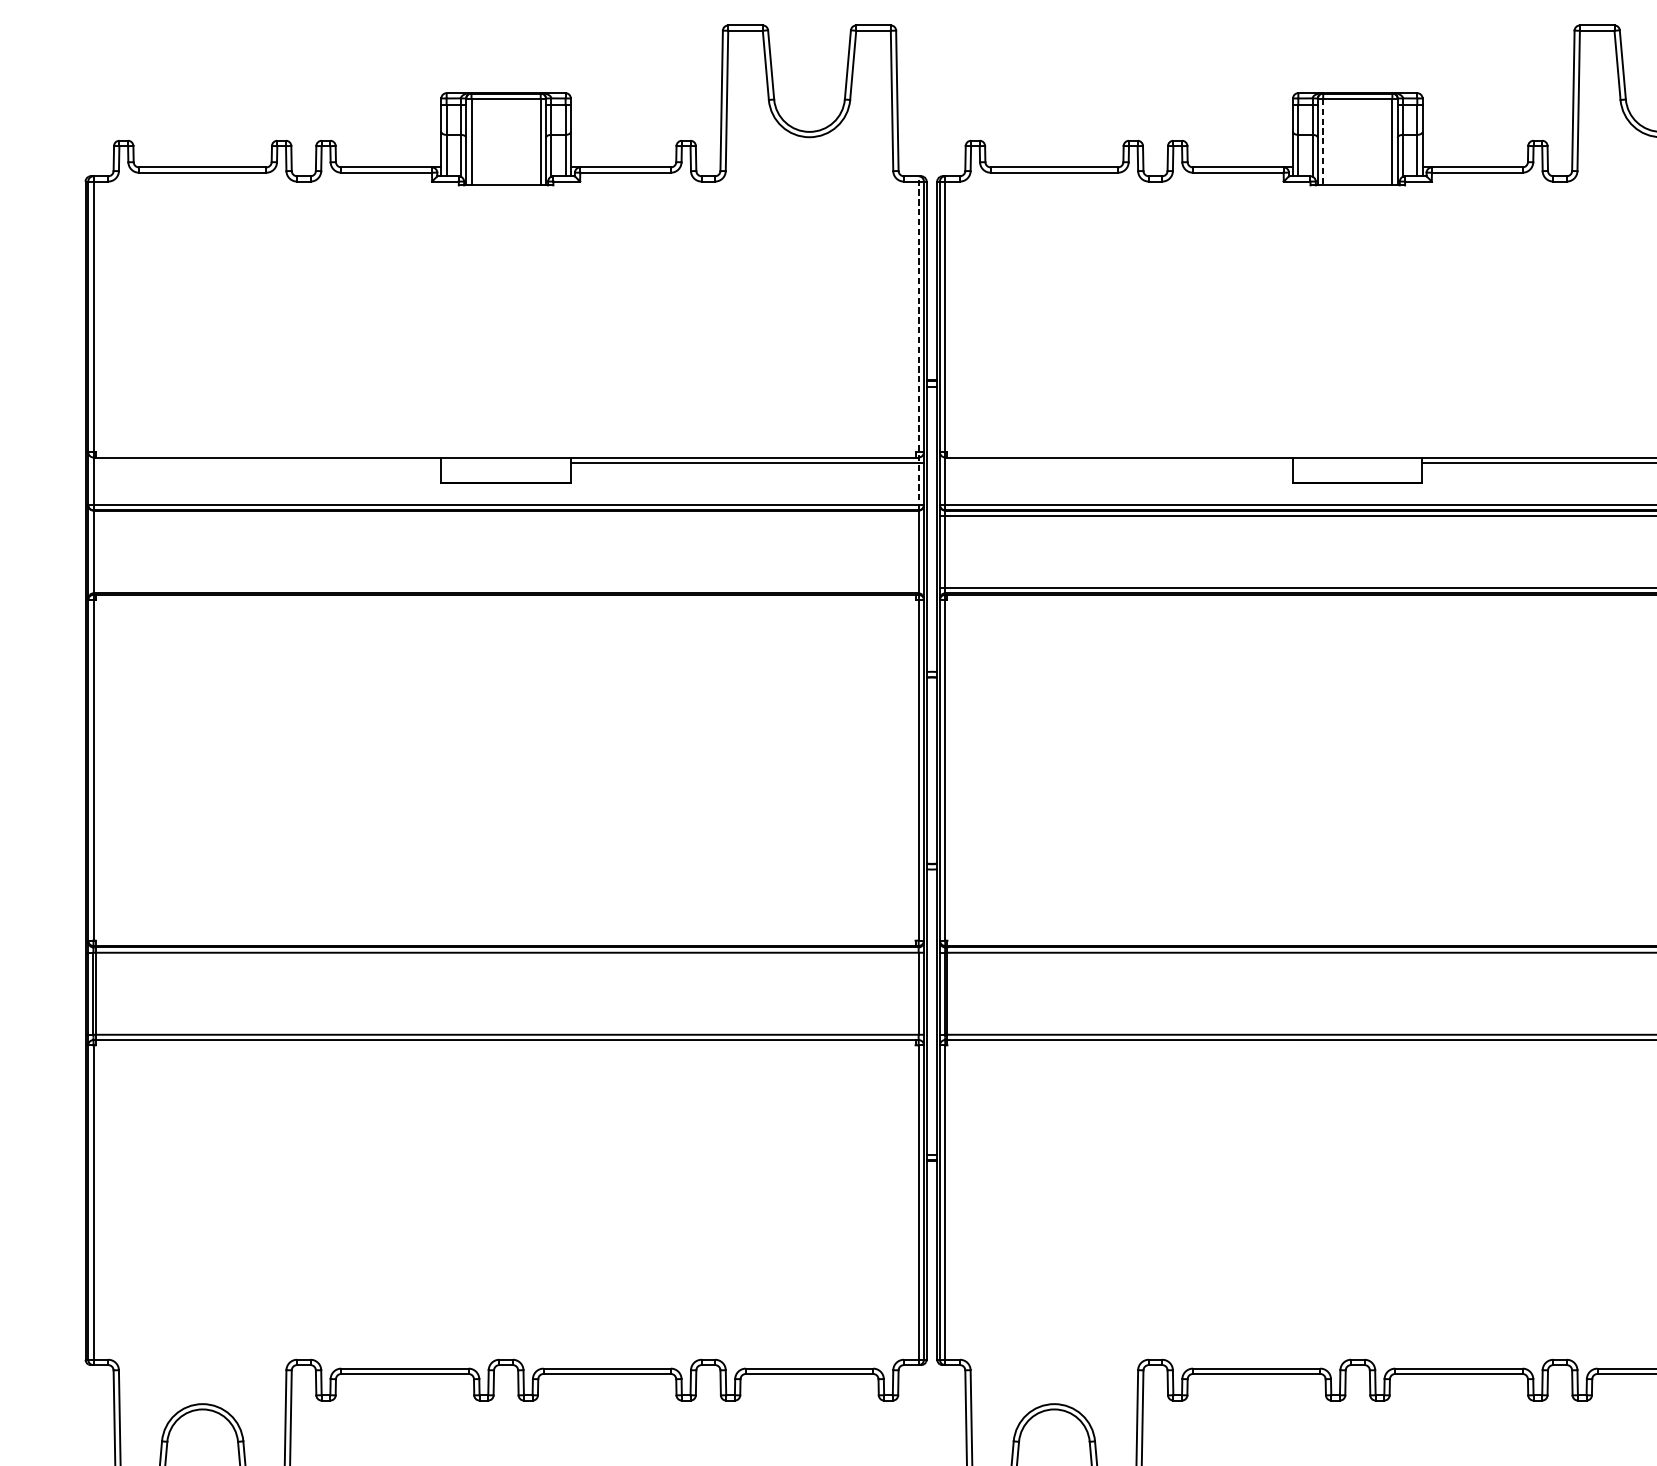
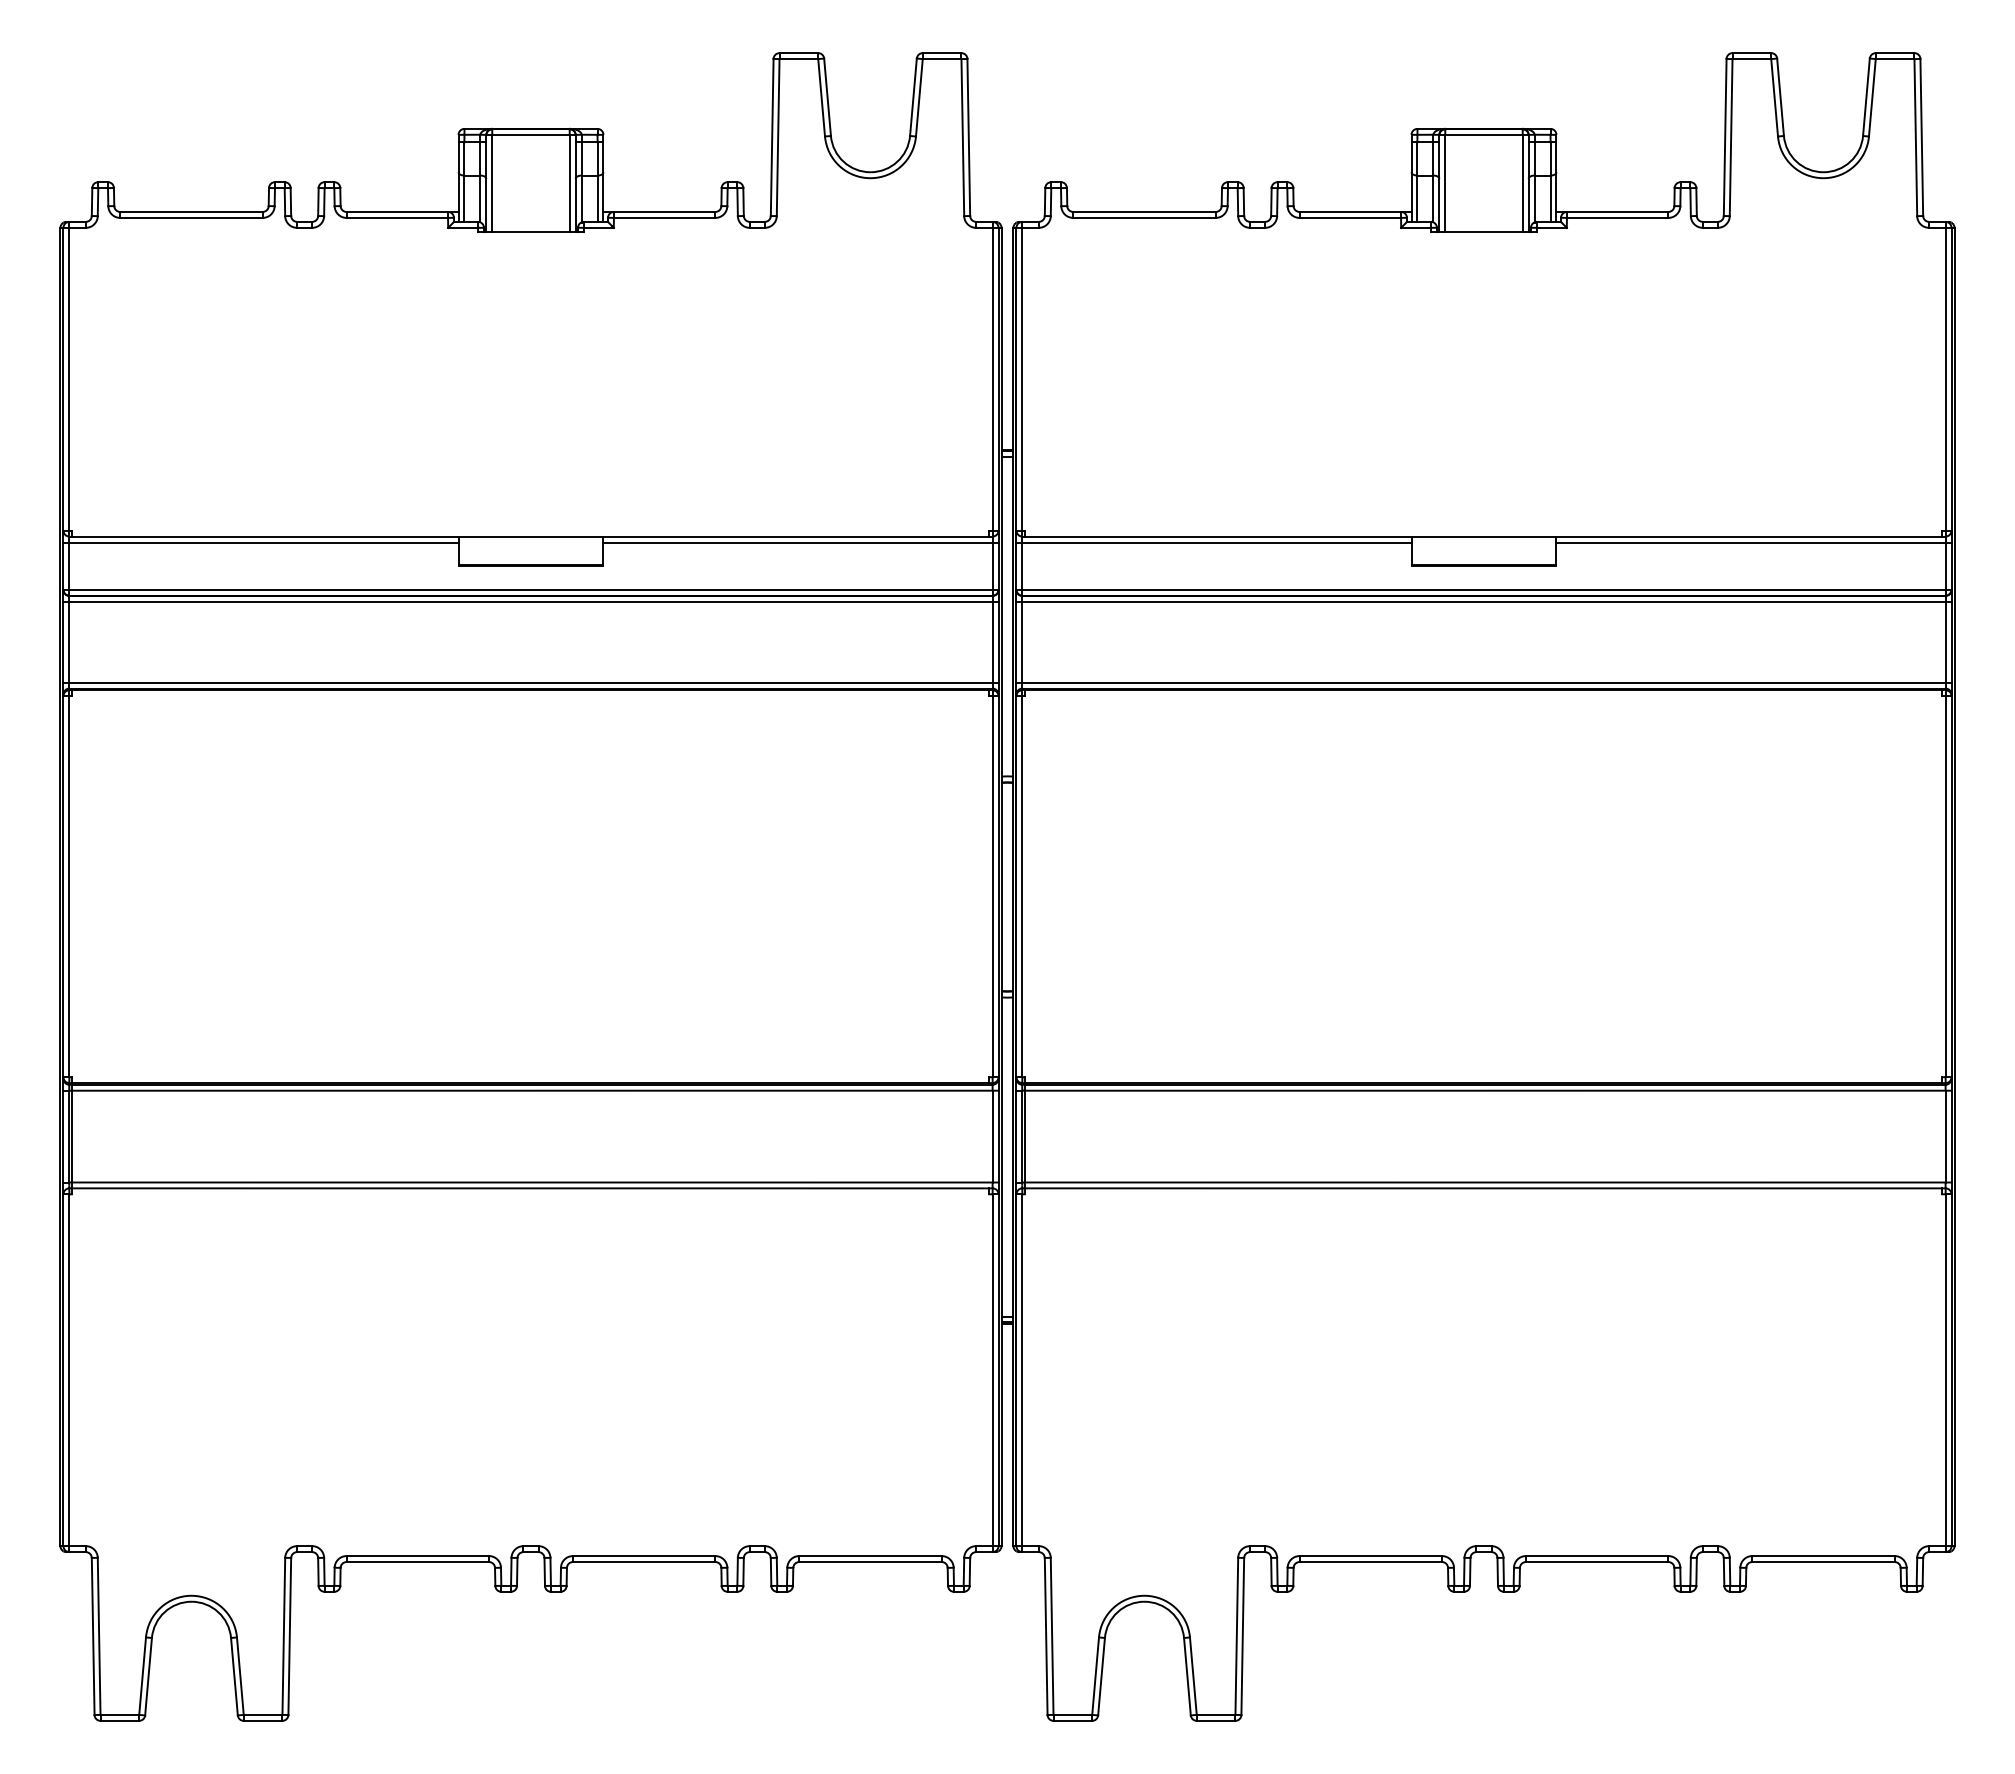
line: (1323, 142) -> (1445, 184), dashed -> solid
line: (918, 343) -> (992, 408), dashed -> solid
line: (264, 462) -> (260, 542), added
line: (1116, 462) -> (1213, 542), added
line: (505, 515) -> (530, 601), added
line: (505, 587) -> (530, 682), added

